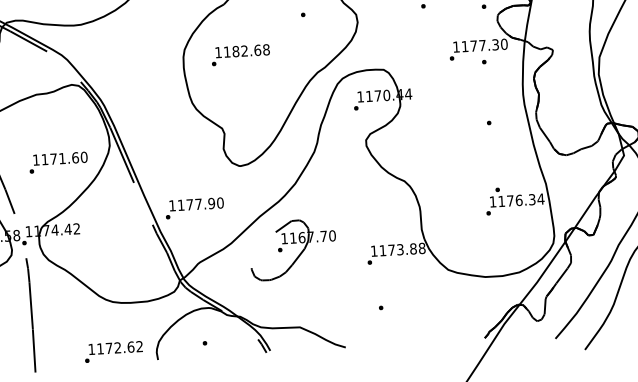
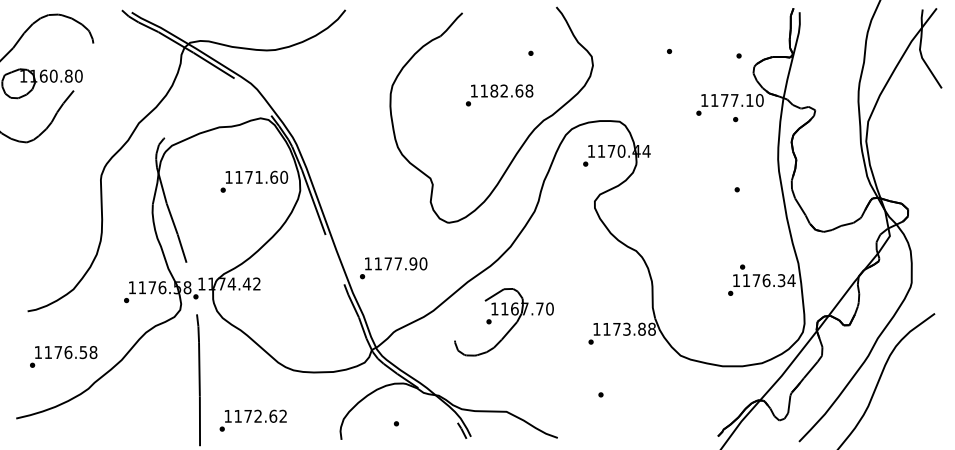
text: (495, 44) -> (749, 100), 1177.30 -> 1177.10
text: (240, 55) -> (499, 95), moved
text: (58, 162) -> (254, 181), moved
text: (113, 351) -> (252, 420), moved

